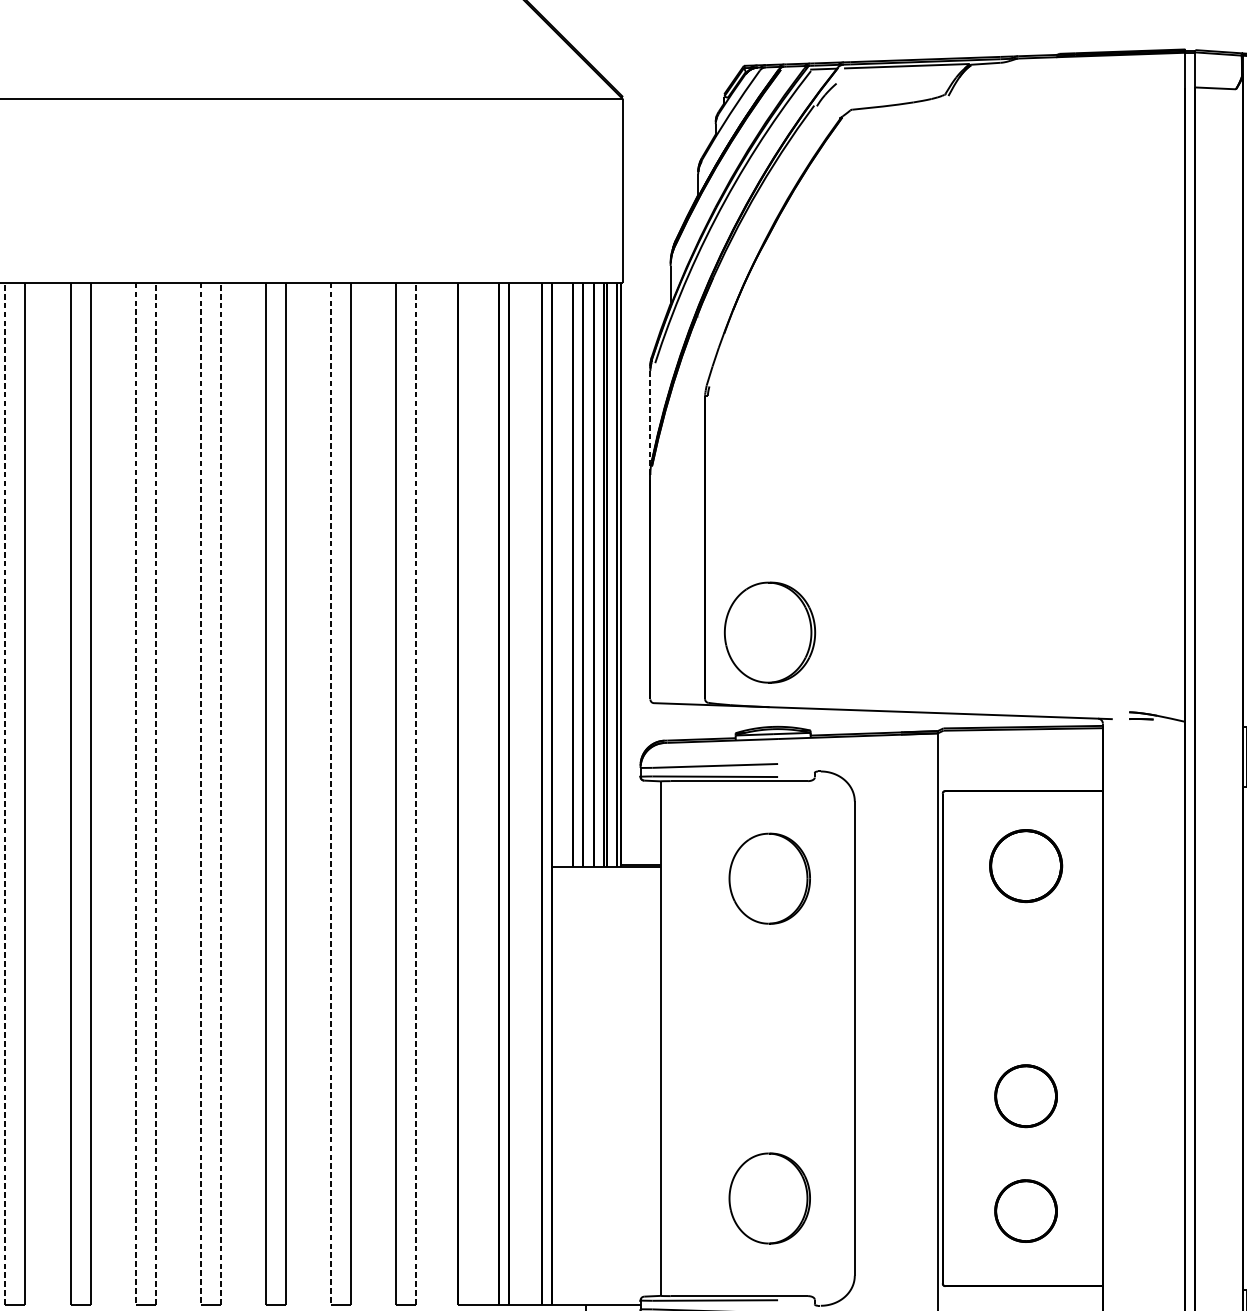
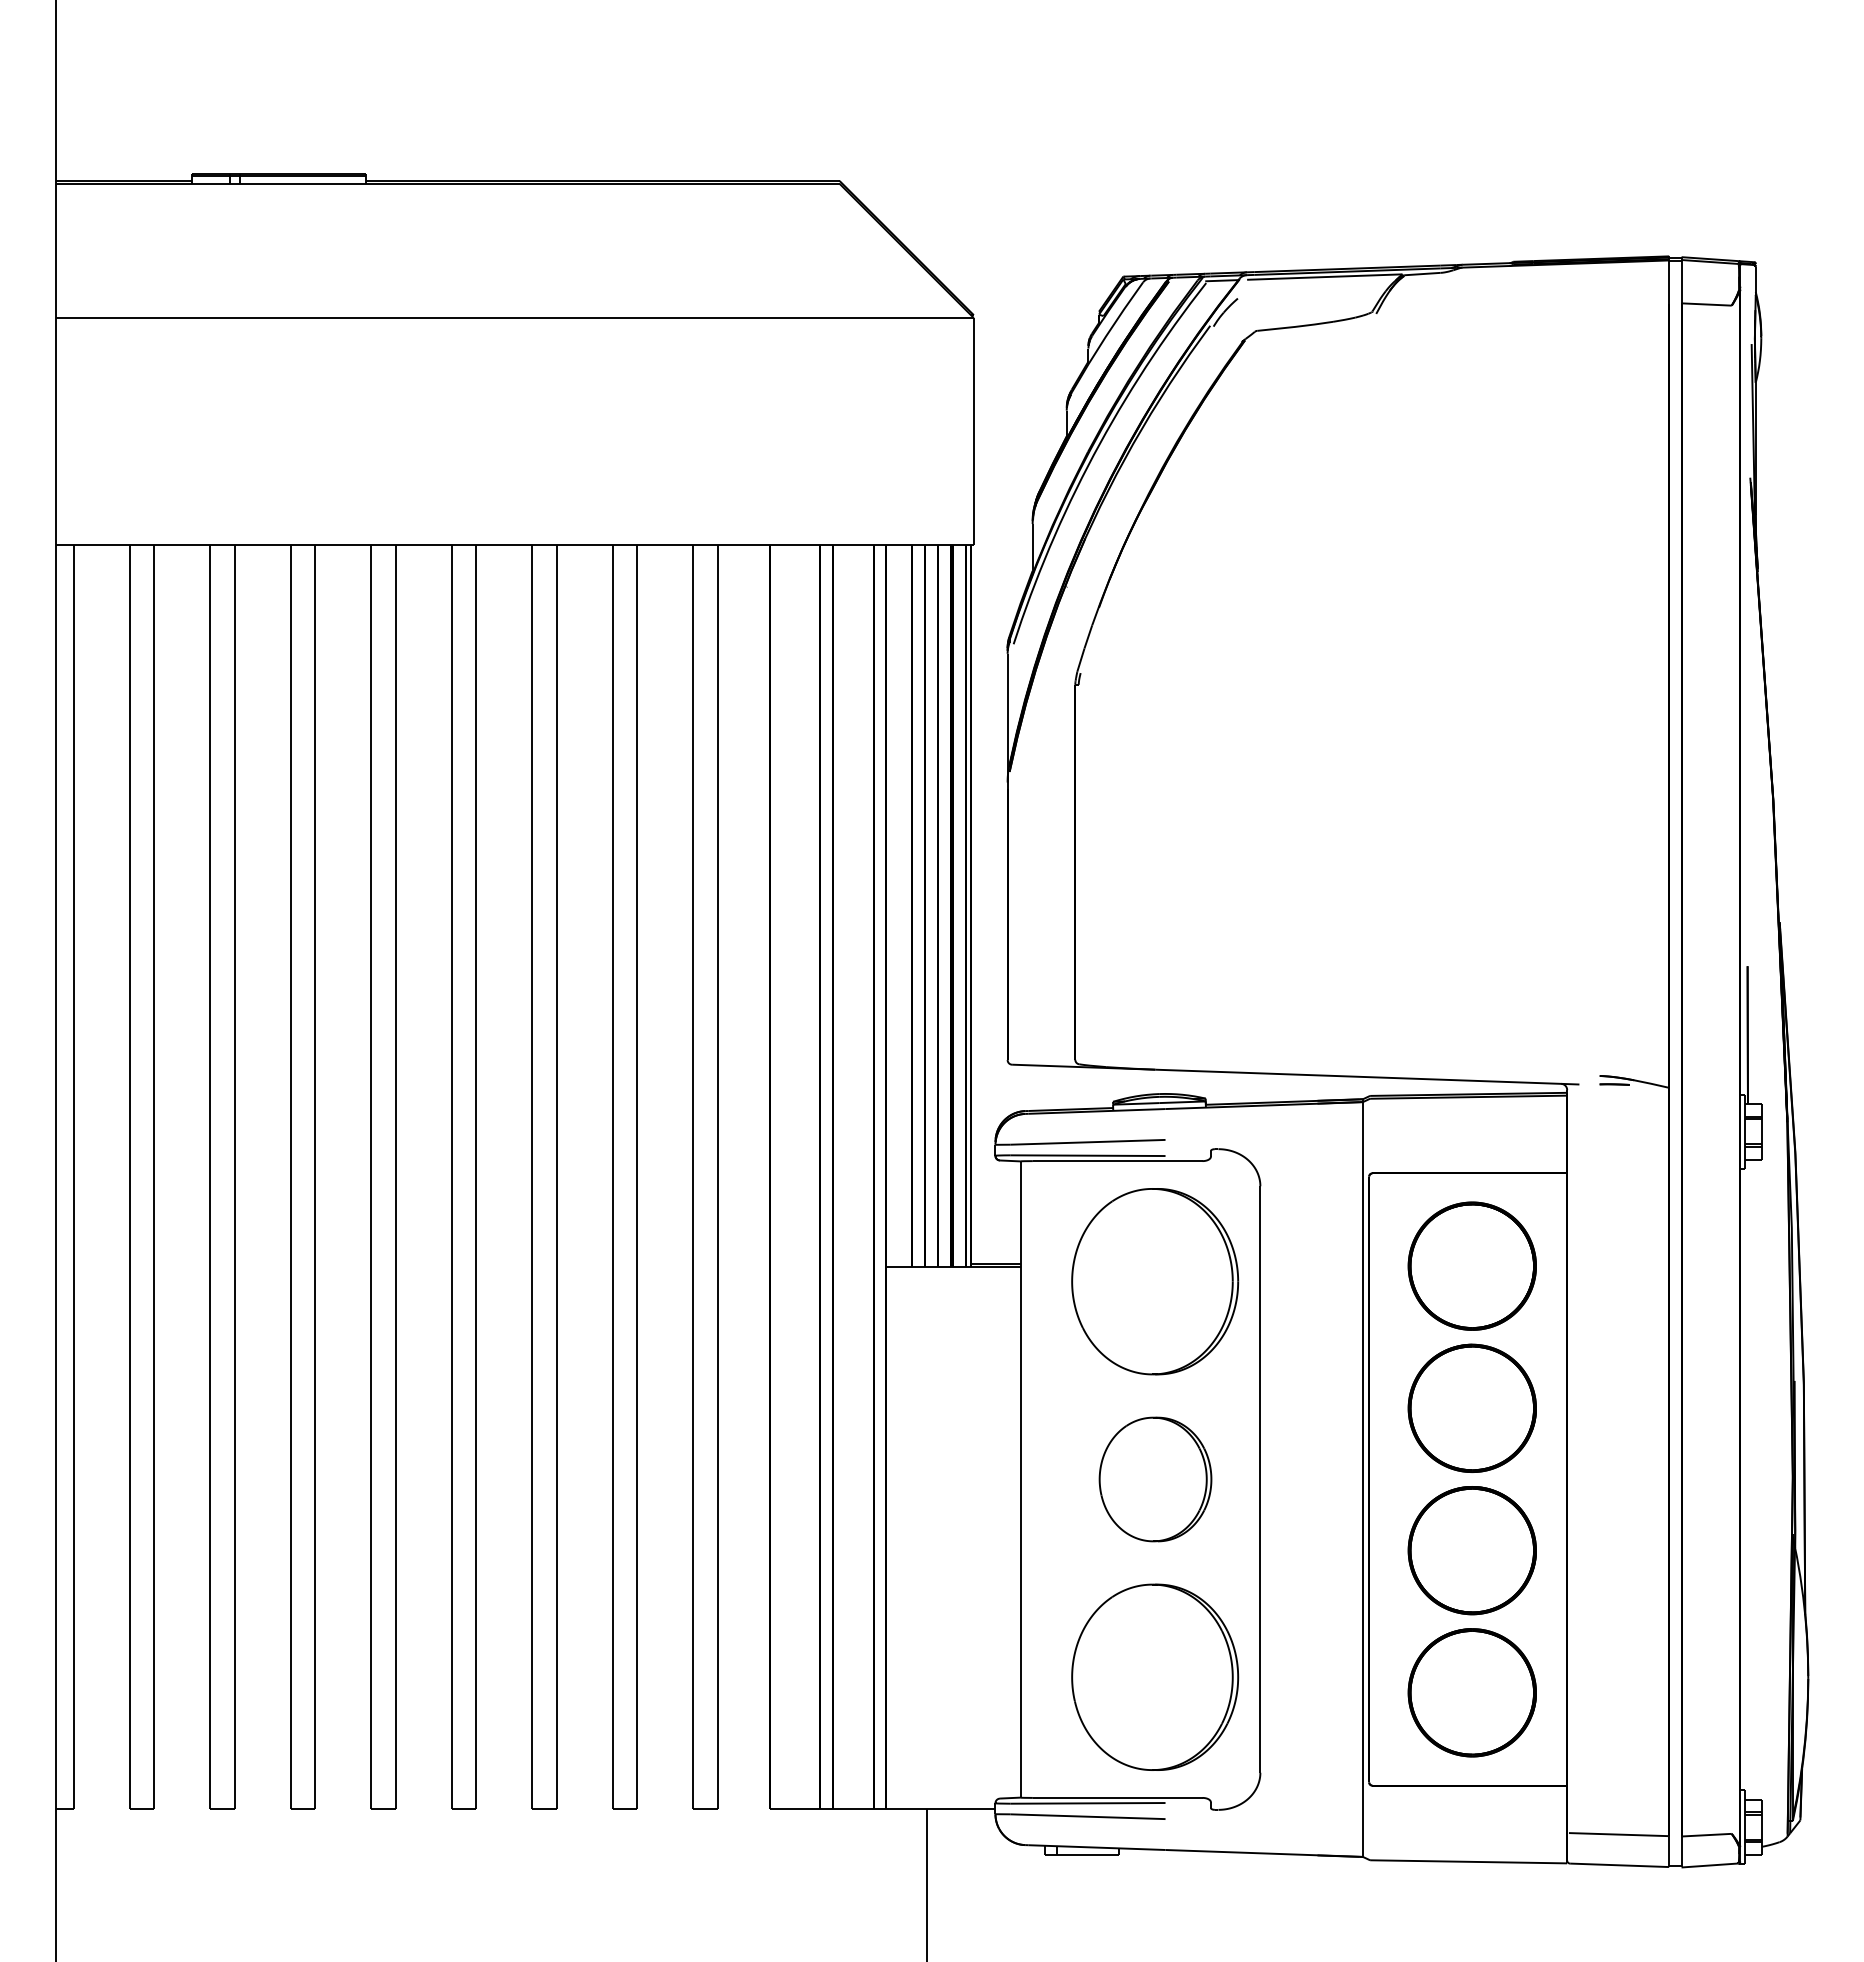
line: (650, 422) -> (1007, 717), dashed -> solid
part: (769, 632) -> (1155, 1479), moved
line: (5, 793) -> (210, 1176), dashed -> solid
line: (135, 793) -> (371, 1176), dashed -> solid
line: (155, 793) -> (395, 1176), dashed -> solid
line: (200, 793) -> (451, 1176), dashed -> solid
line: (220, 793) -> (476, 1176), dashed -> solid
line: (330, 793) -> (612, 1176), dashed -> solid
line: (415, 793) -> (717, 1176), dashed -> solid
part: (1025, 865) -> (1471, 1265), size x1.43
part: (769, 878) -> (1155, 1281), size x1.67
part: (1025, 980) -> (1471, 1407), added
part: (1025, 1096) -> (1471, 1550), size x1.67
part: (769, 1197) -> (1155, 1676), size x1.67
part: (1025, 1210) -> (1471, 1692), size x1.67

